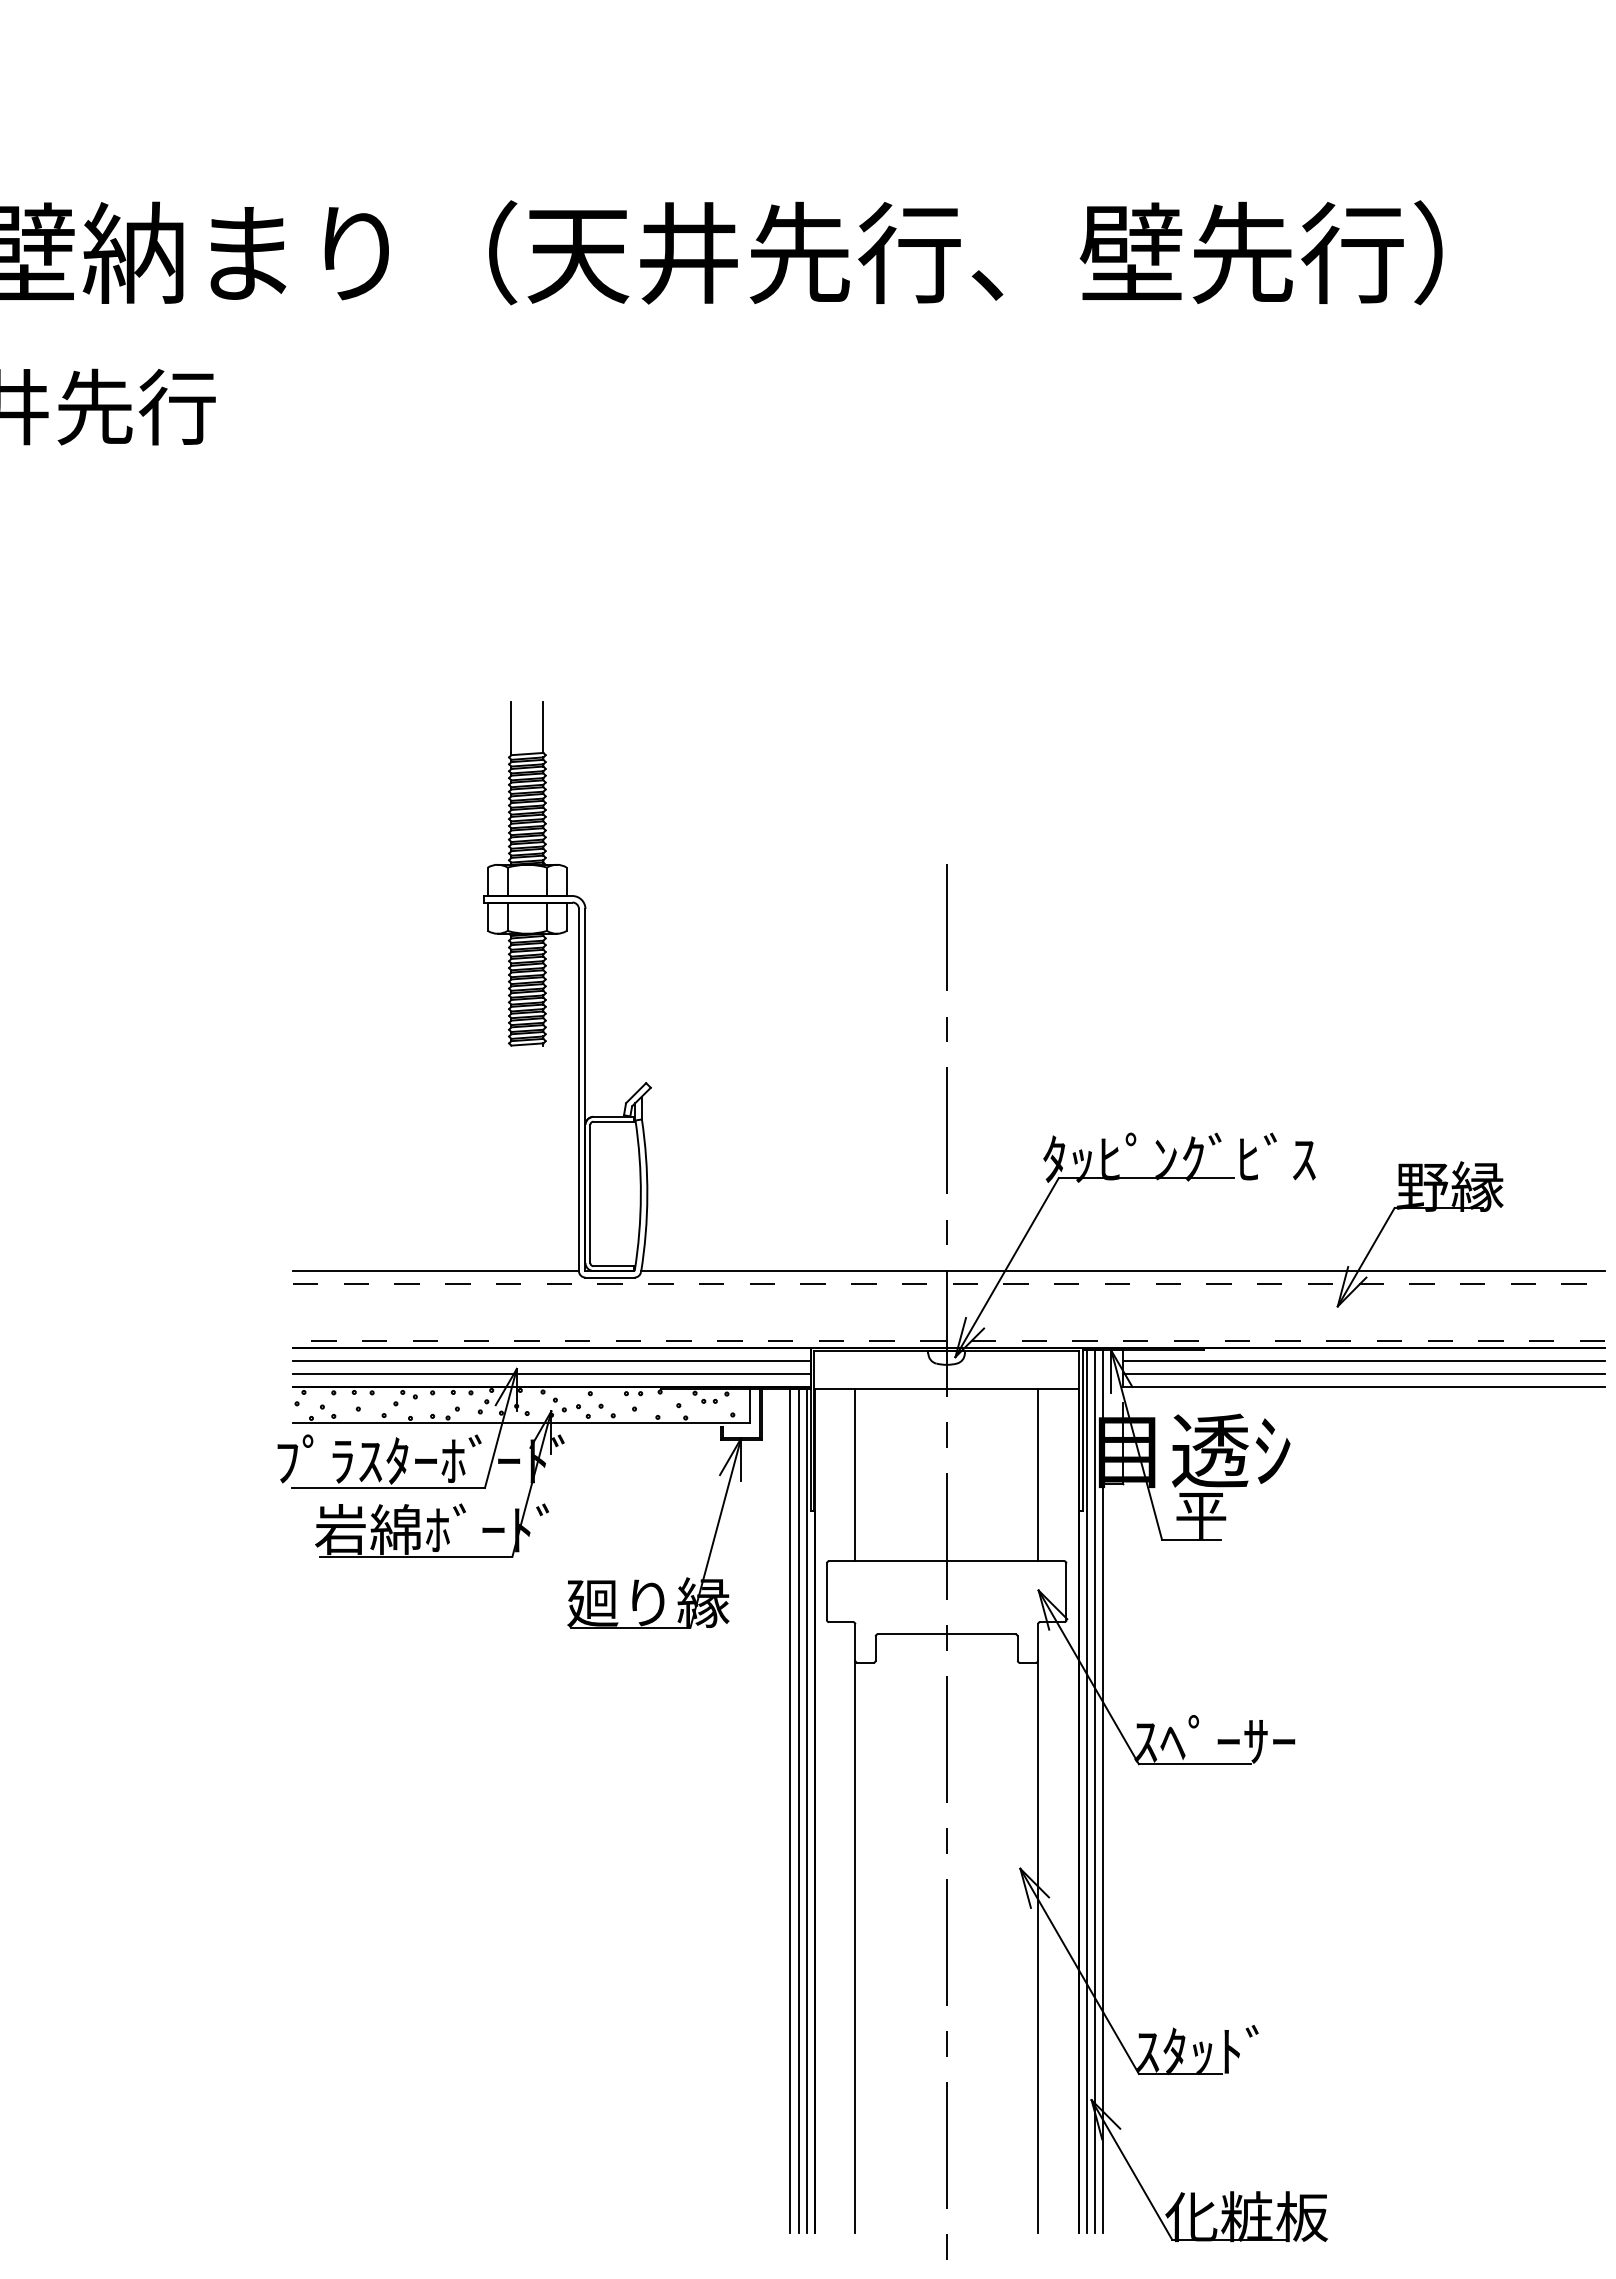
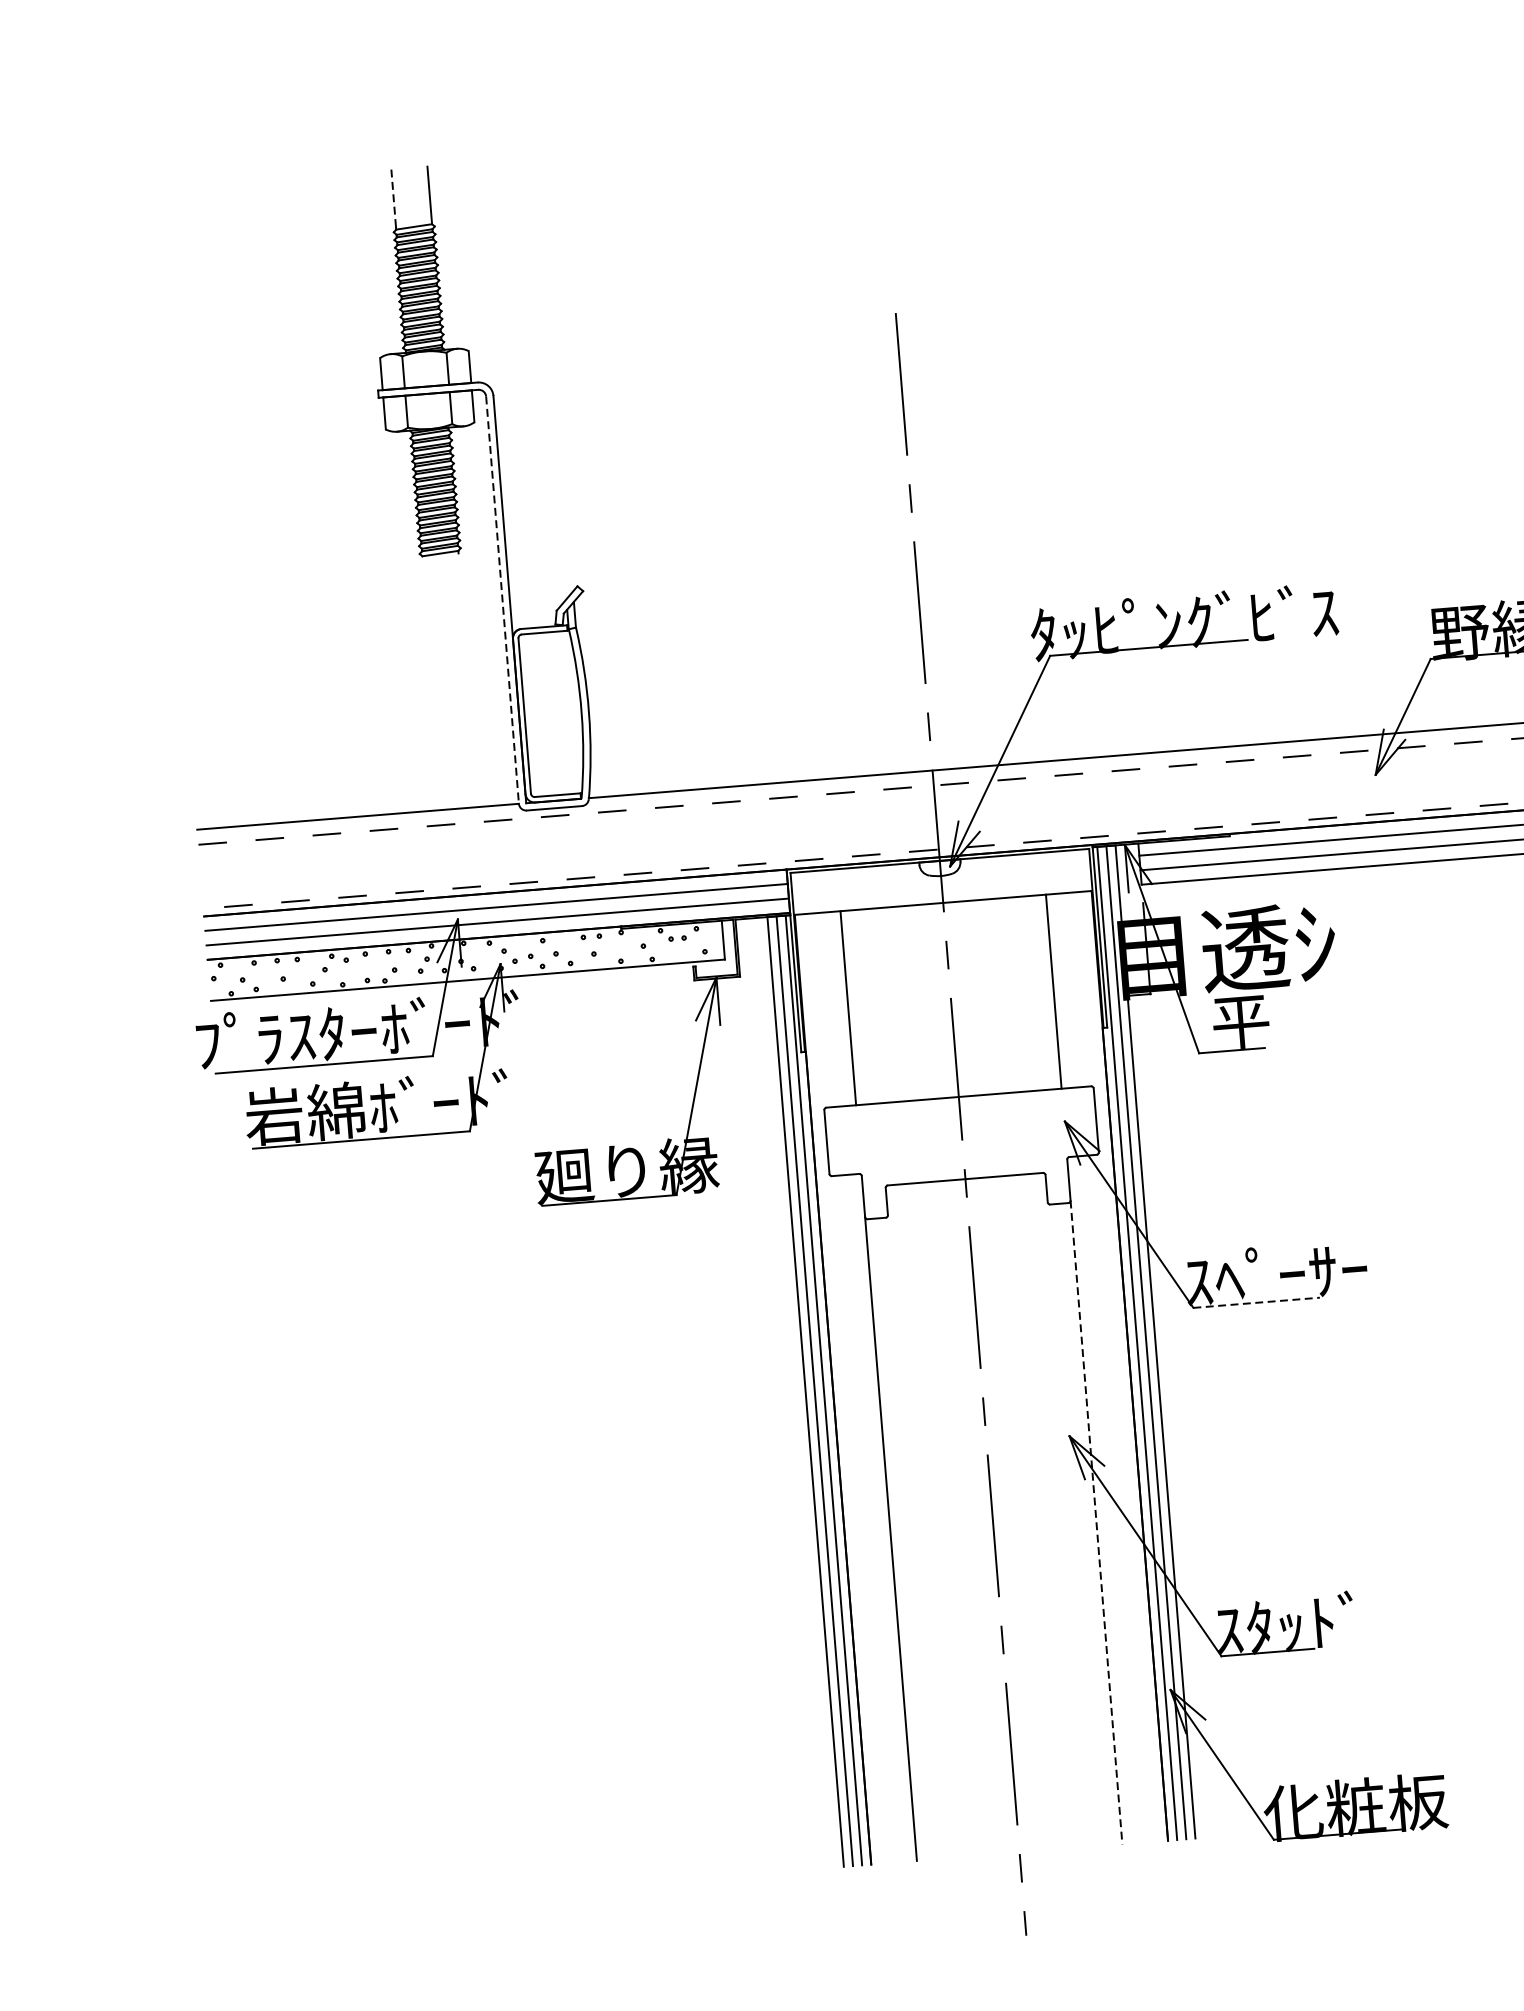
line: (511, 728) -> (393, 199), solid -> dashed
line: (578, 1090) -> (502, 600), solid -> dashed
line: (1195, 1764) -> (1257, 1303), solid -> dashed
line: (1038, 1947) -> (1097, 1523), solid -> dashed

